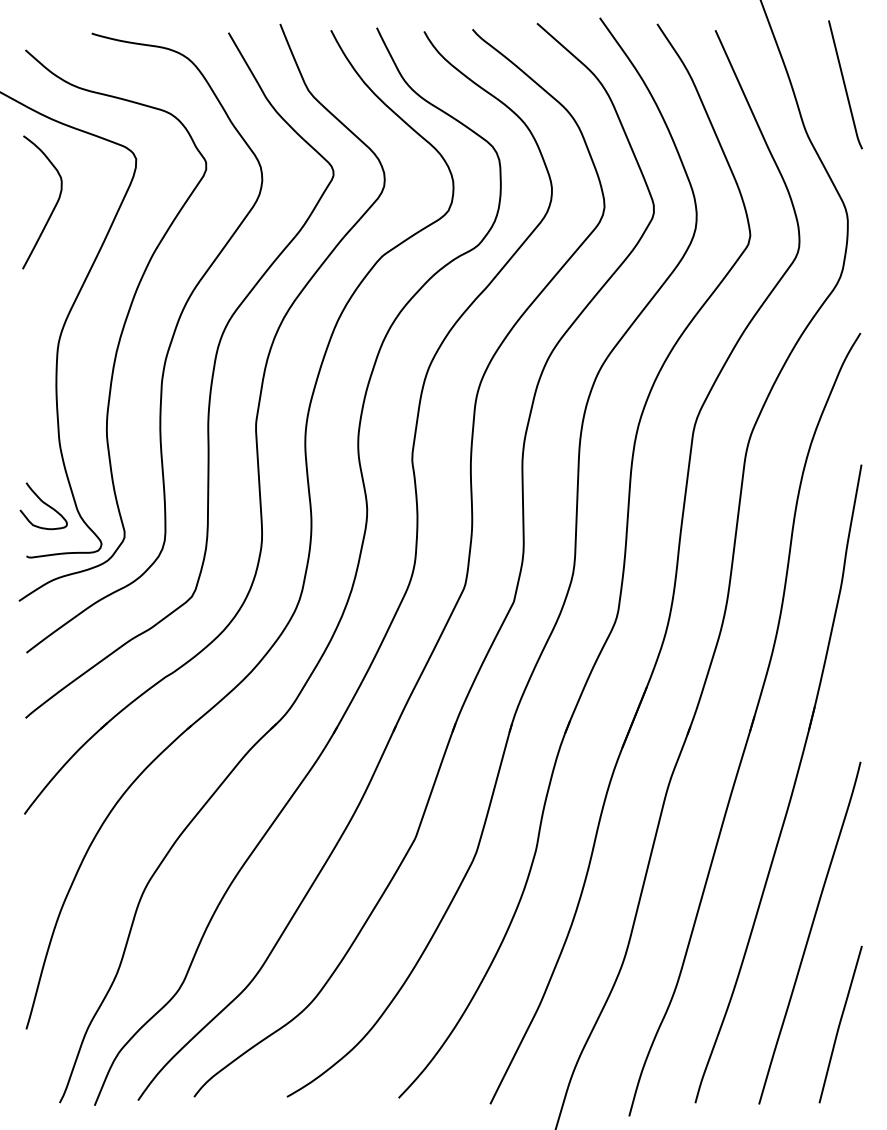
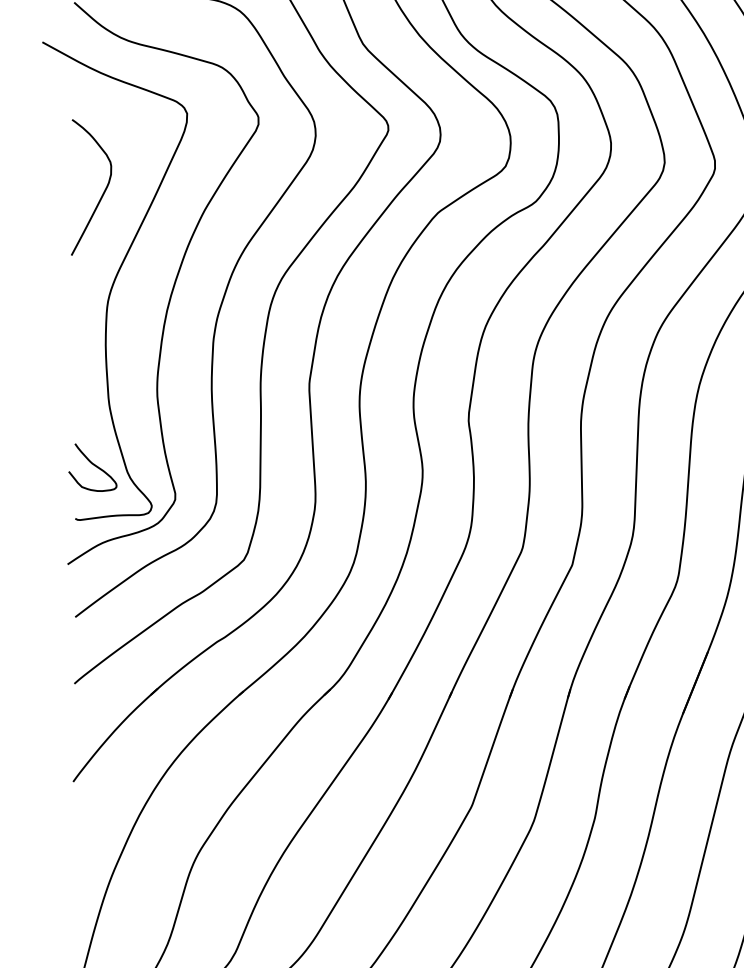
curve: (53, 207) -> (102, 192), moved

